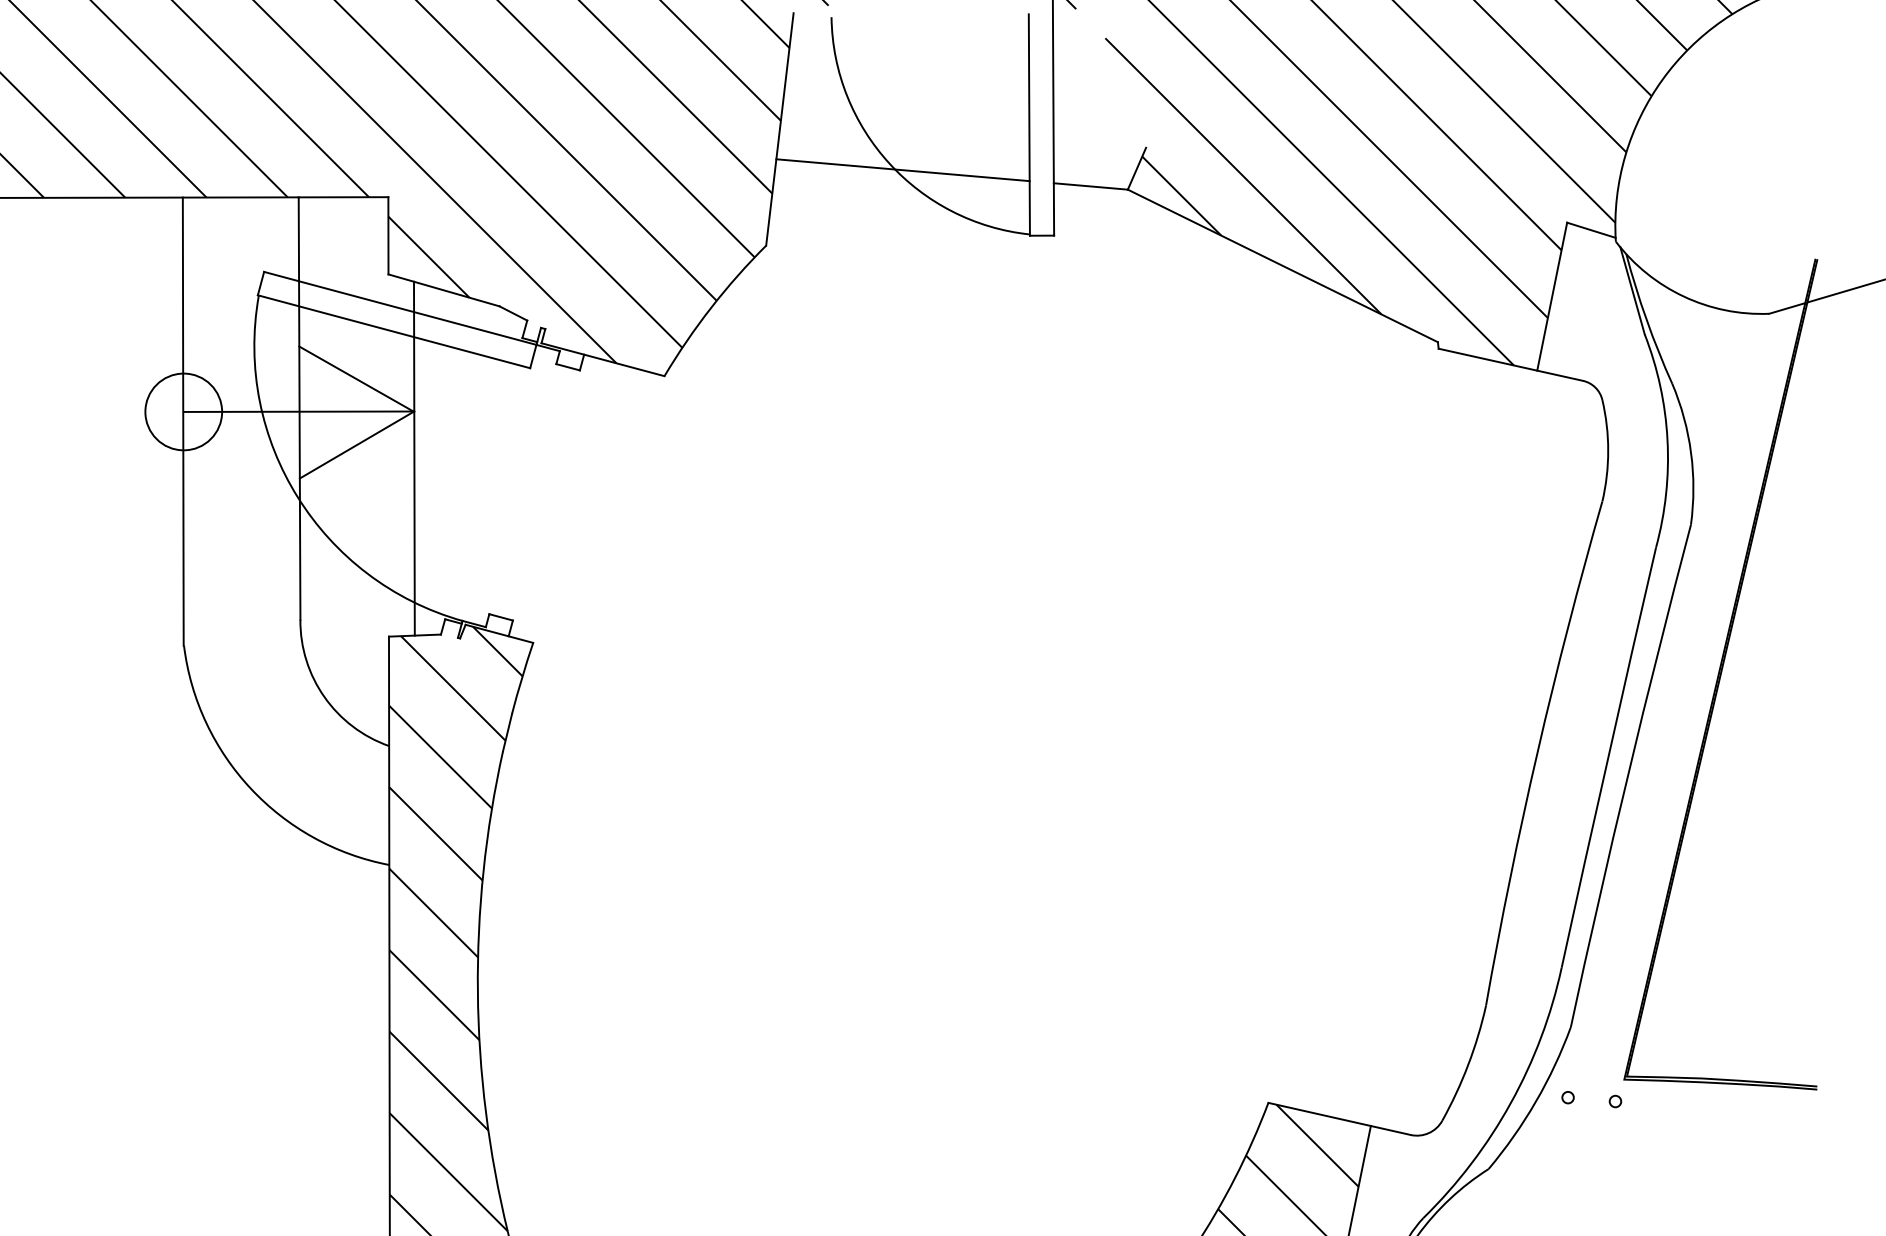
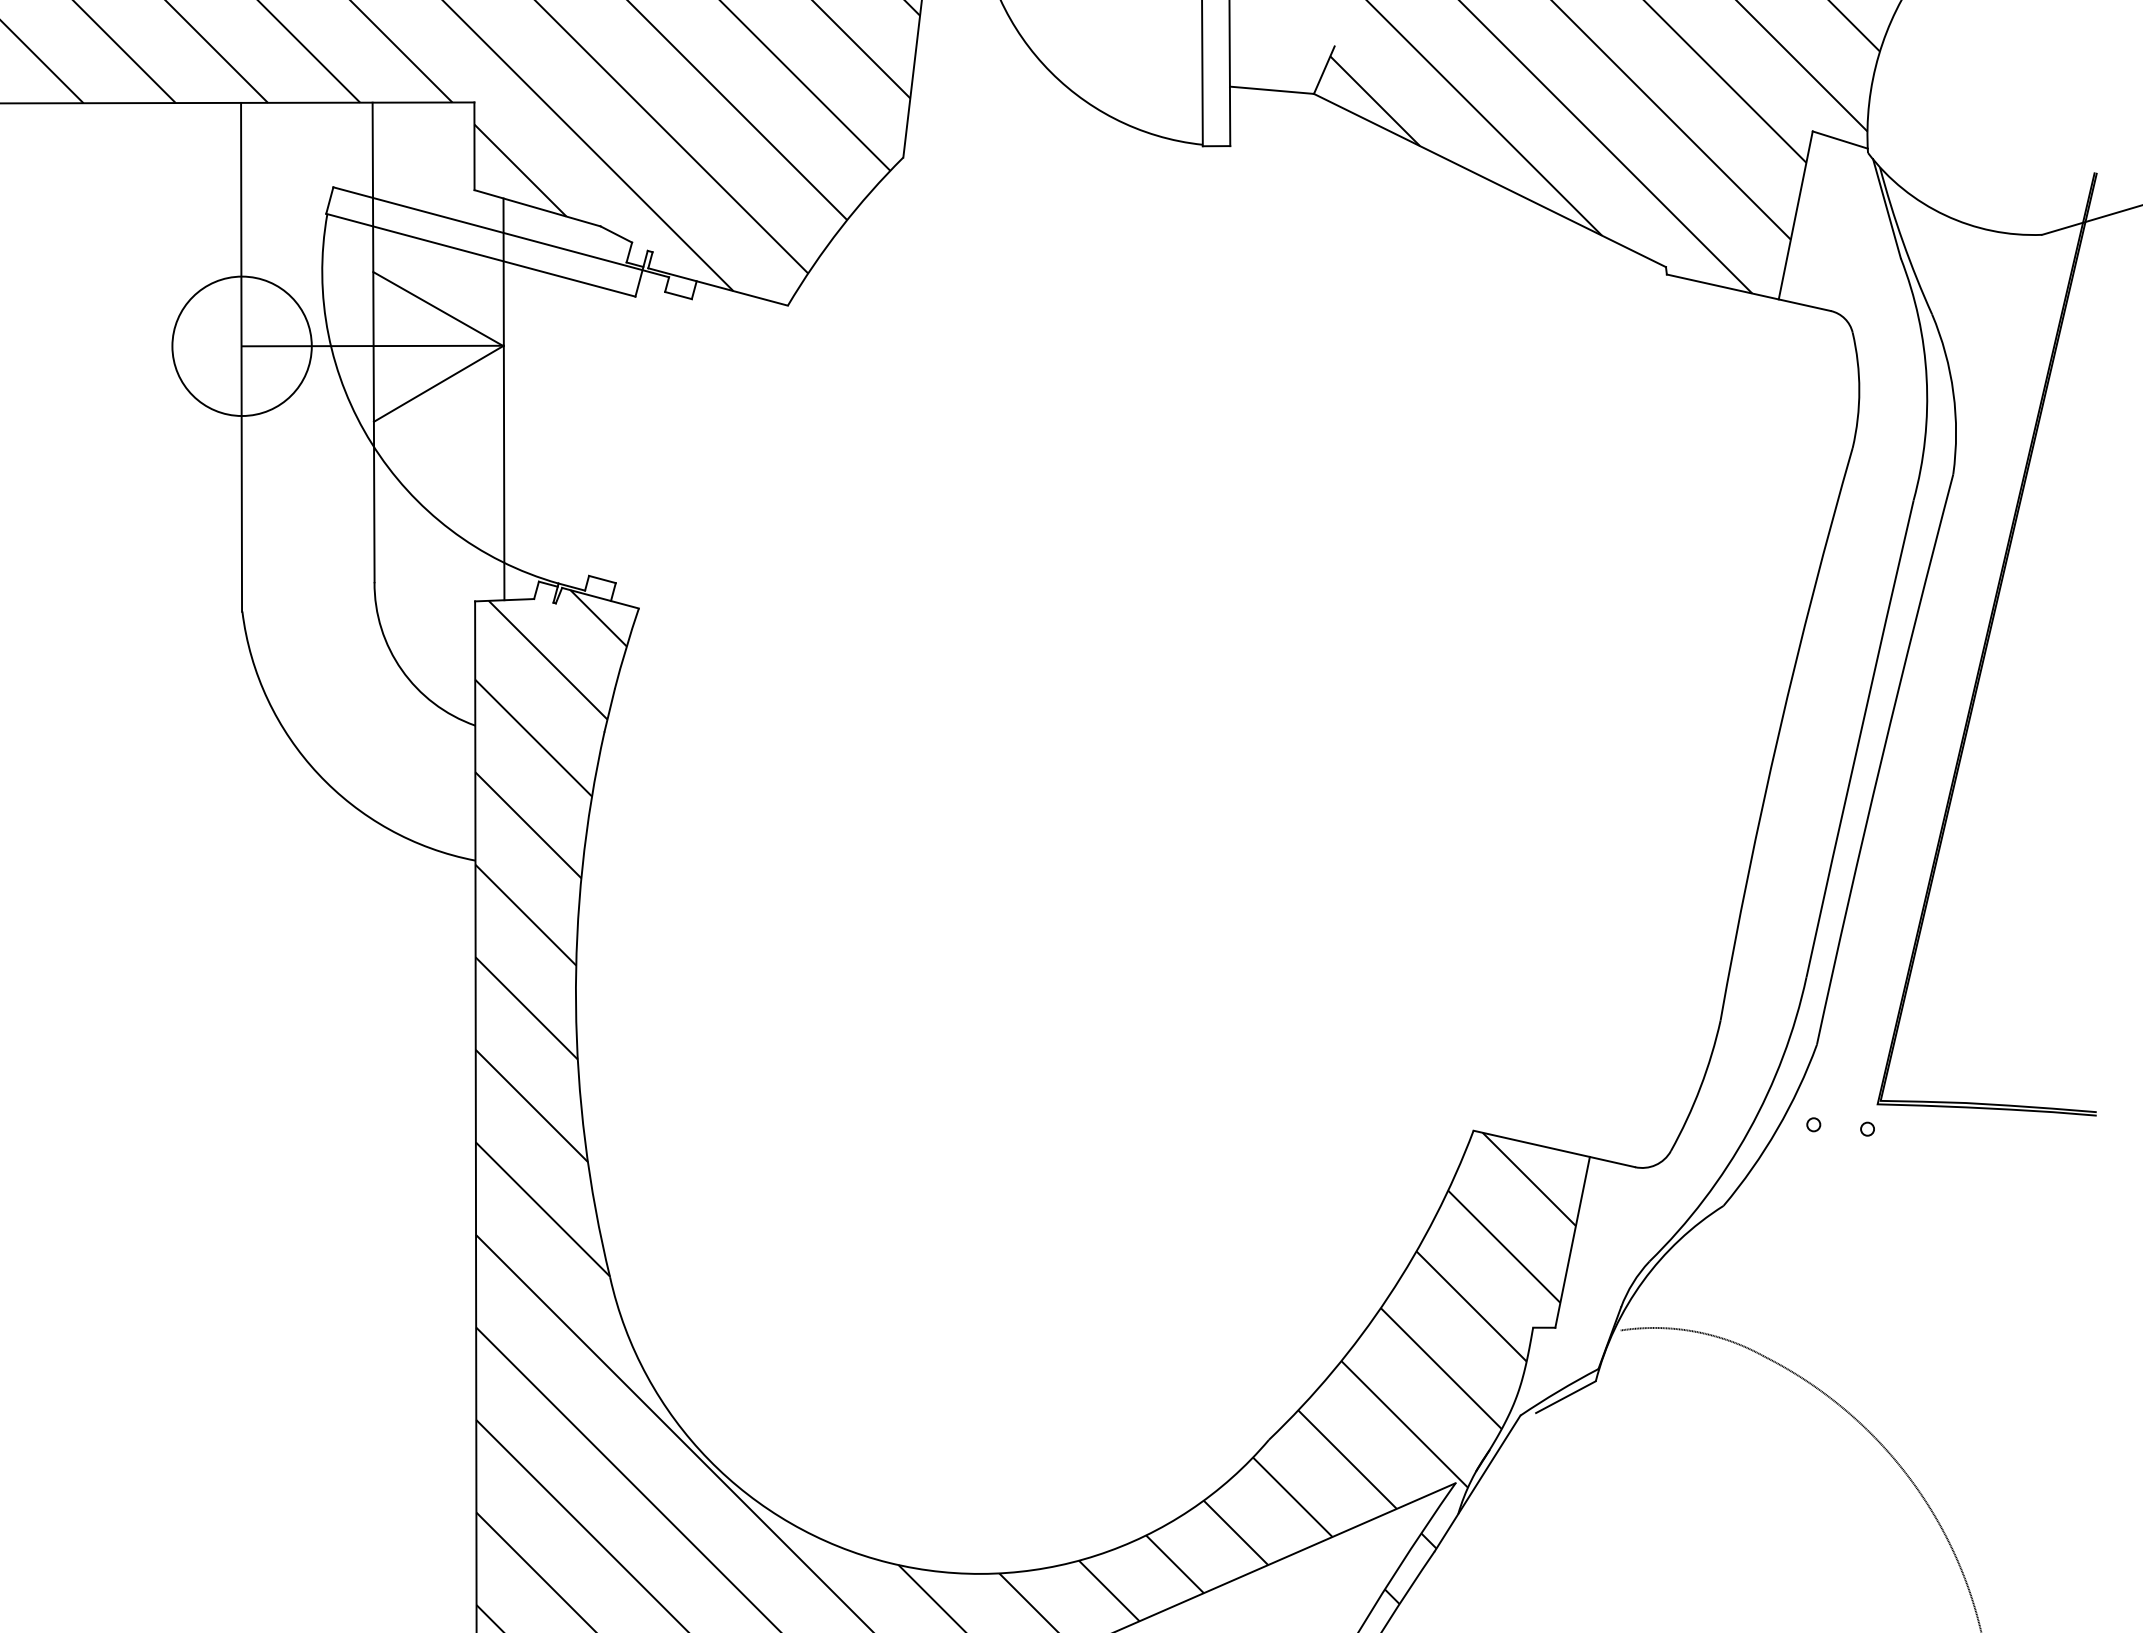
line: (902, 169) -> (1058, 71), removed
circle: (183, 411) -> (241, 345), size x1.6

